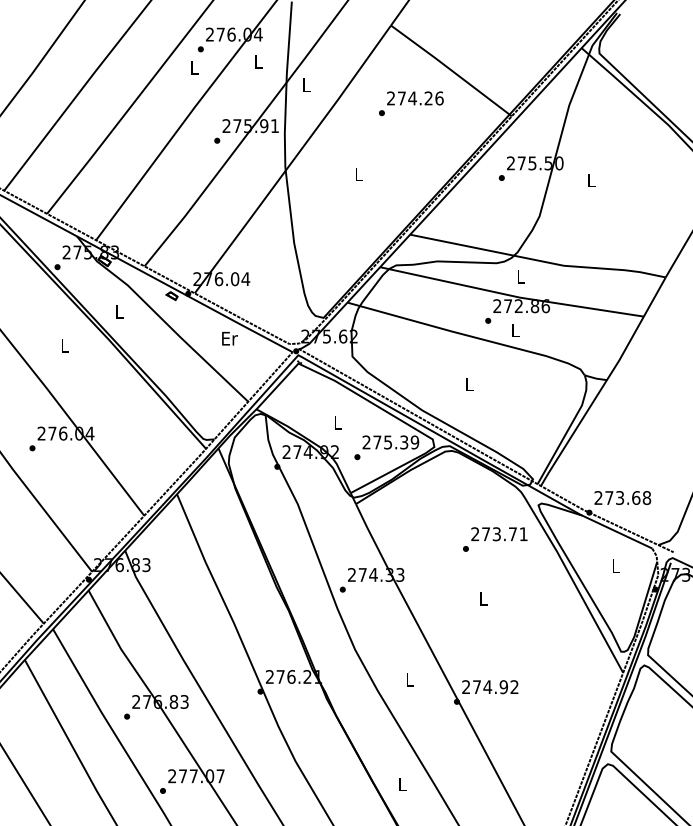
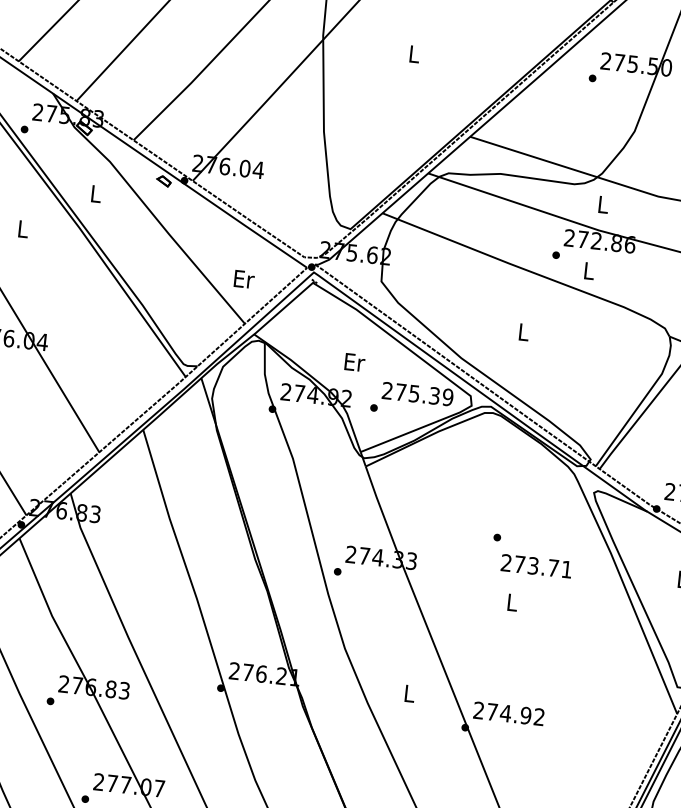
text: (229, 338) -> (243, 279), moved
text: (338, 422) -> (355, 362), L -> Er
text: (499, 534) -> (536, 566), moved

